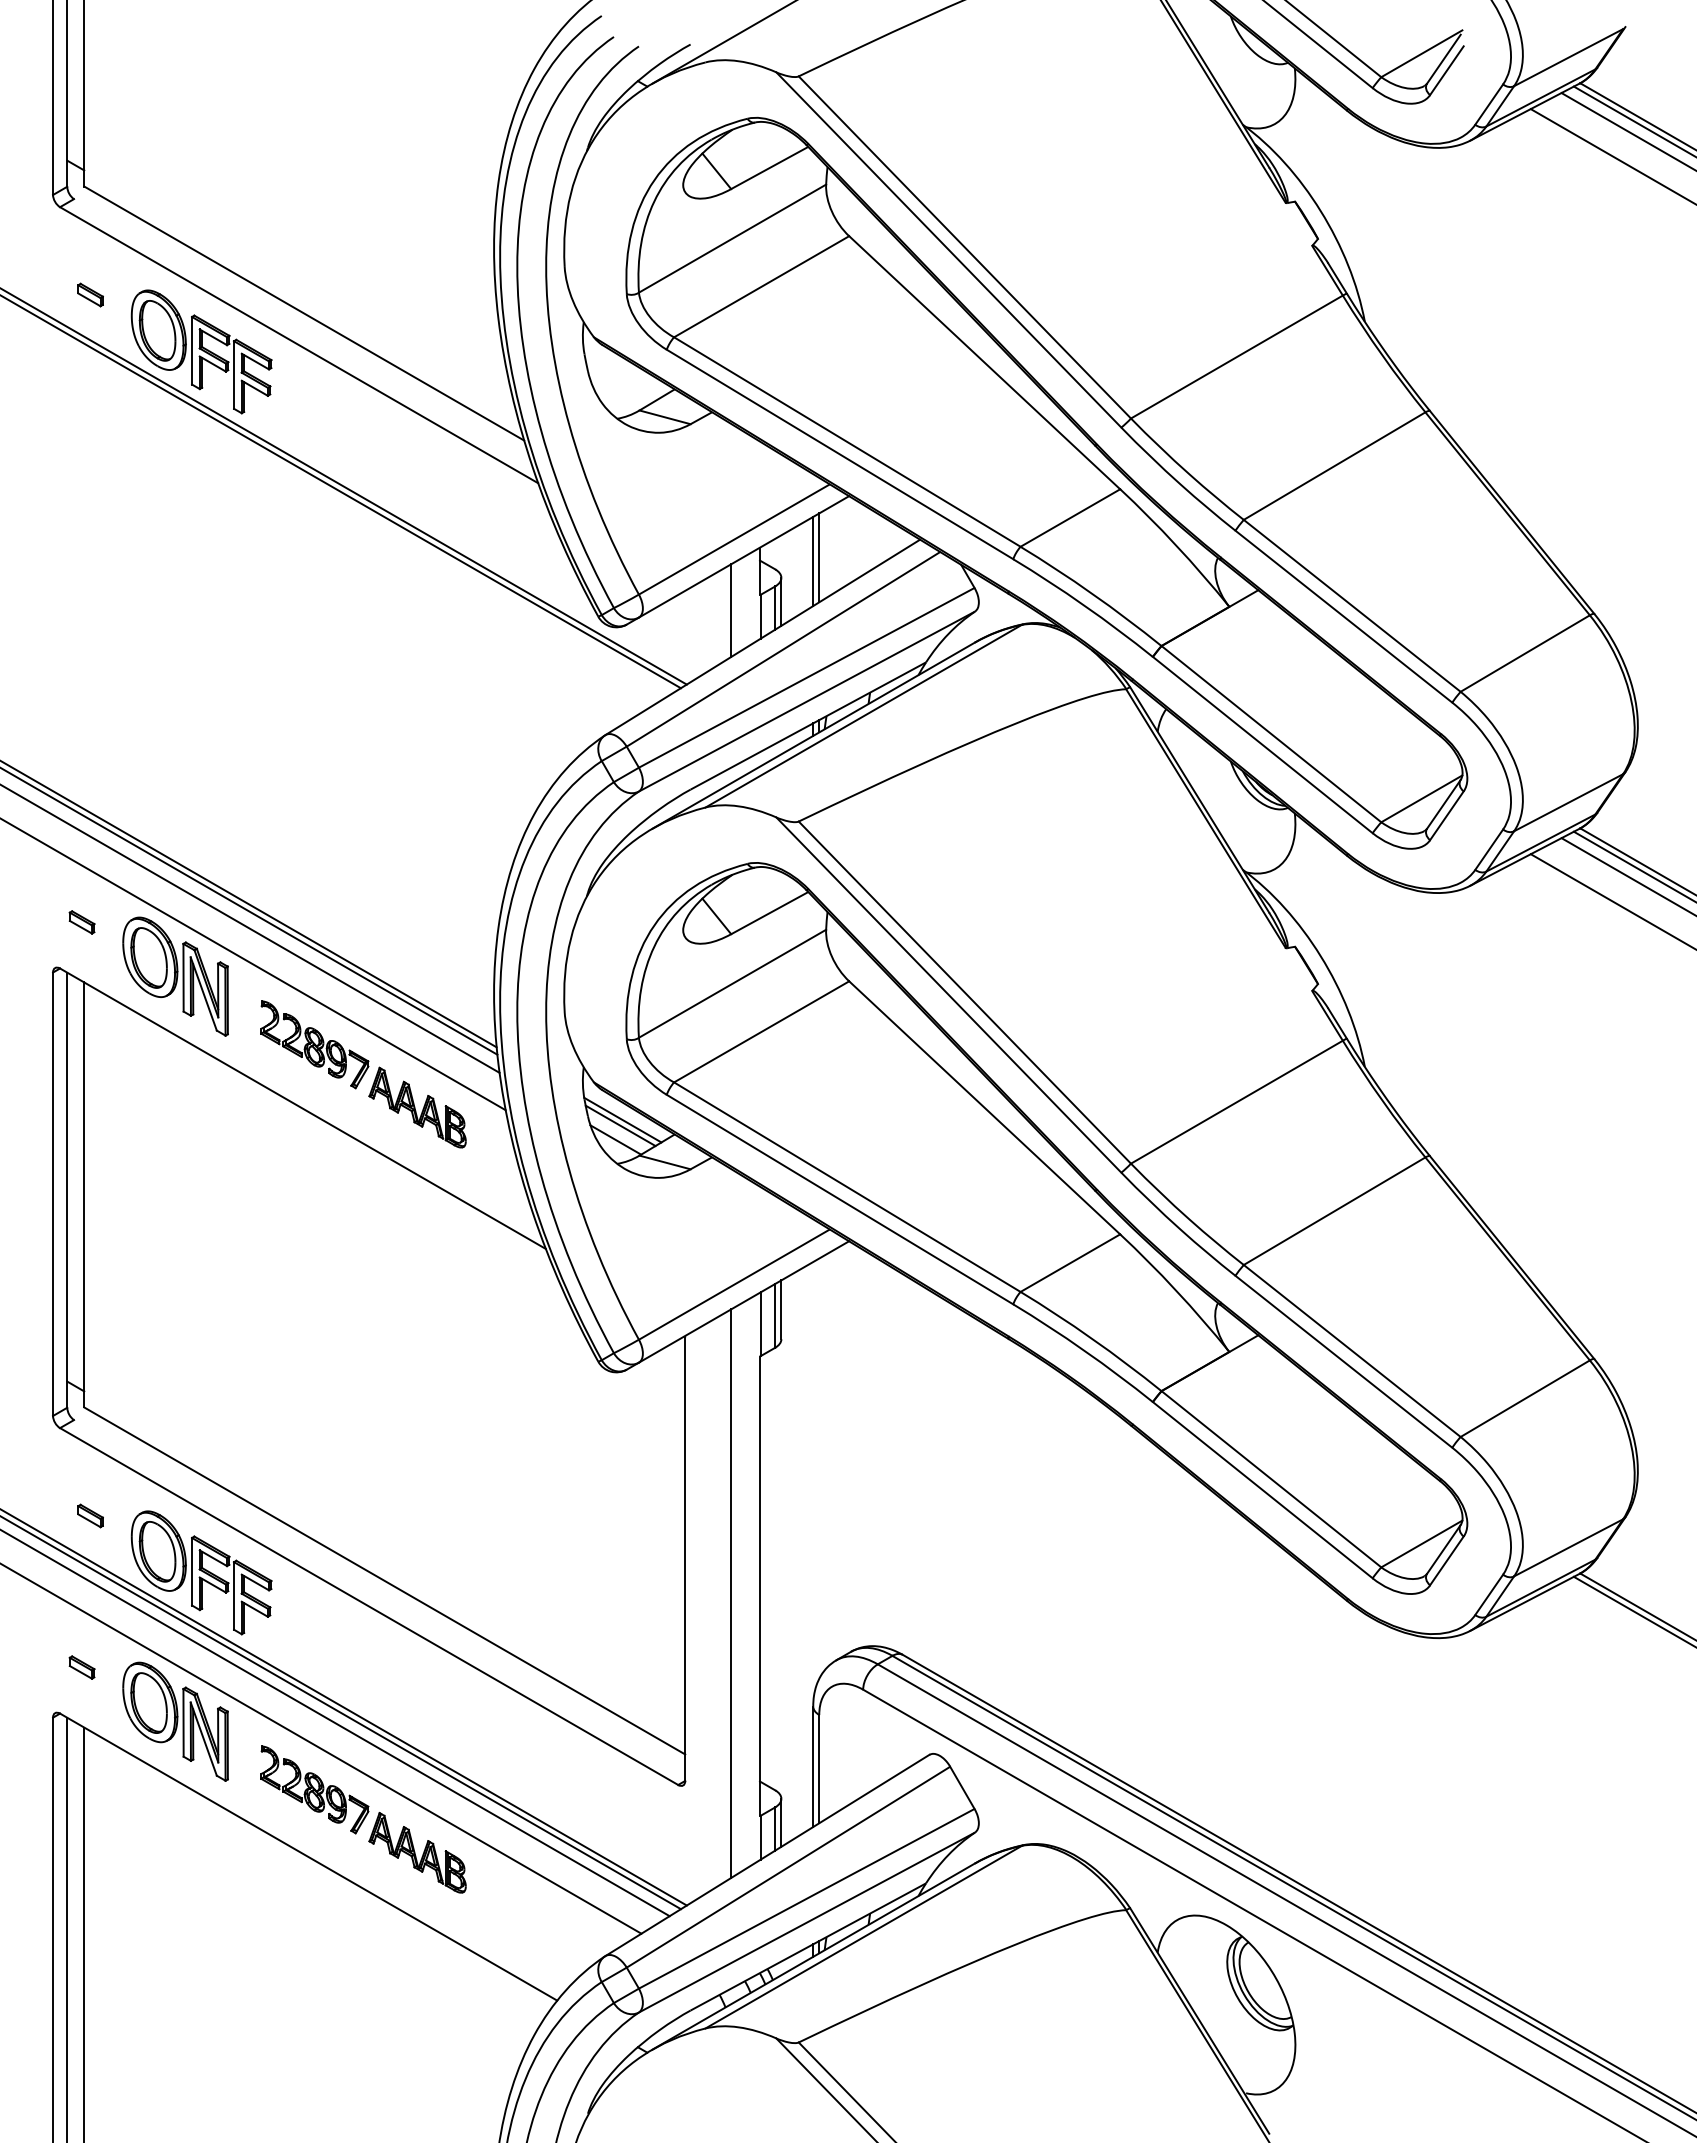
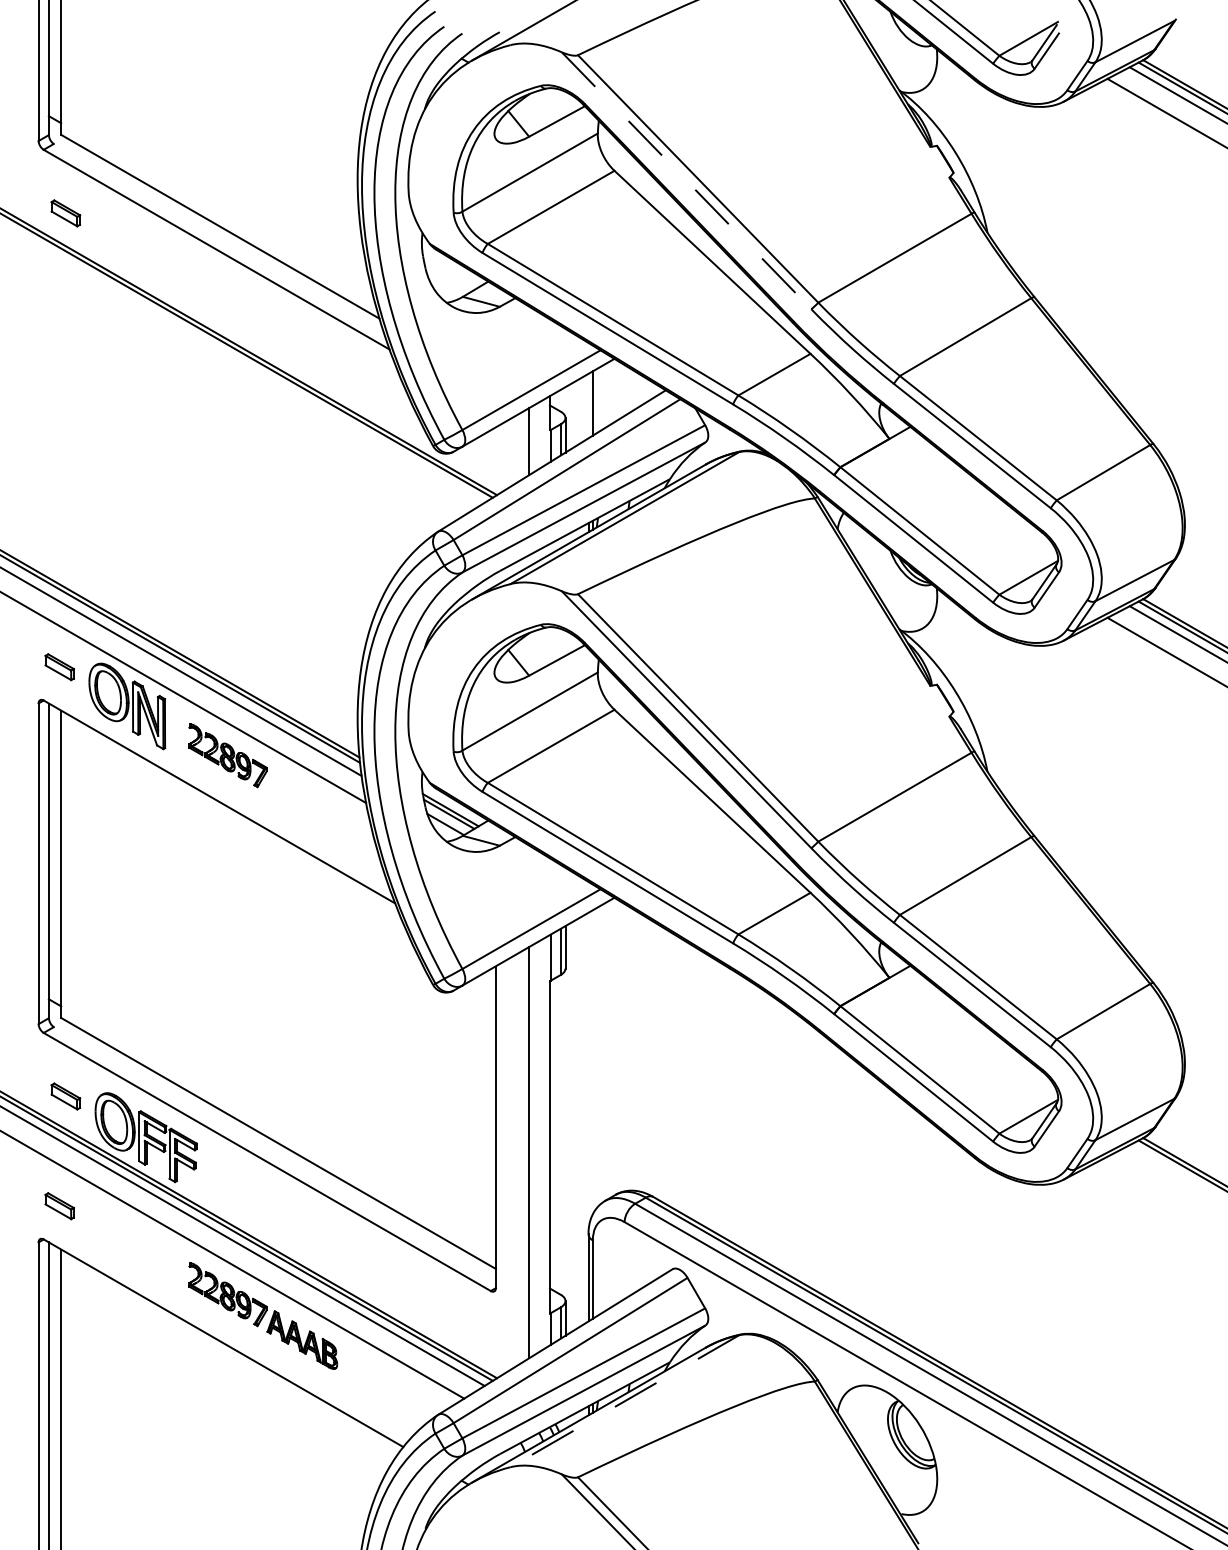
line: (948, 249) -> (686, 180), solid -> dashed
part: (90, 294) -> (65, 212), size x1.6
part: (201, 351) -> (146, 254), removed
line: (813, 561) -> (588, 406), removed
part: (81, 922) -> (59, 667), size x1.6
part: (417, 1107) -> (302, 801), removed
part: (90, 1515) -> (65, 1096), size x1.6
part: (81, 1667) -> (59, 1206), size x1.6
part: (175, 1721) -> (127, 1245), removed
line: (863, 1937) -> (624, 1401), solid -> dashed

